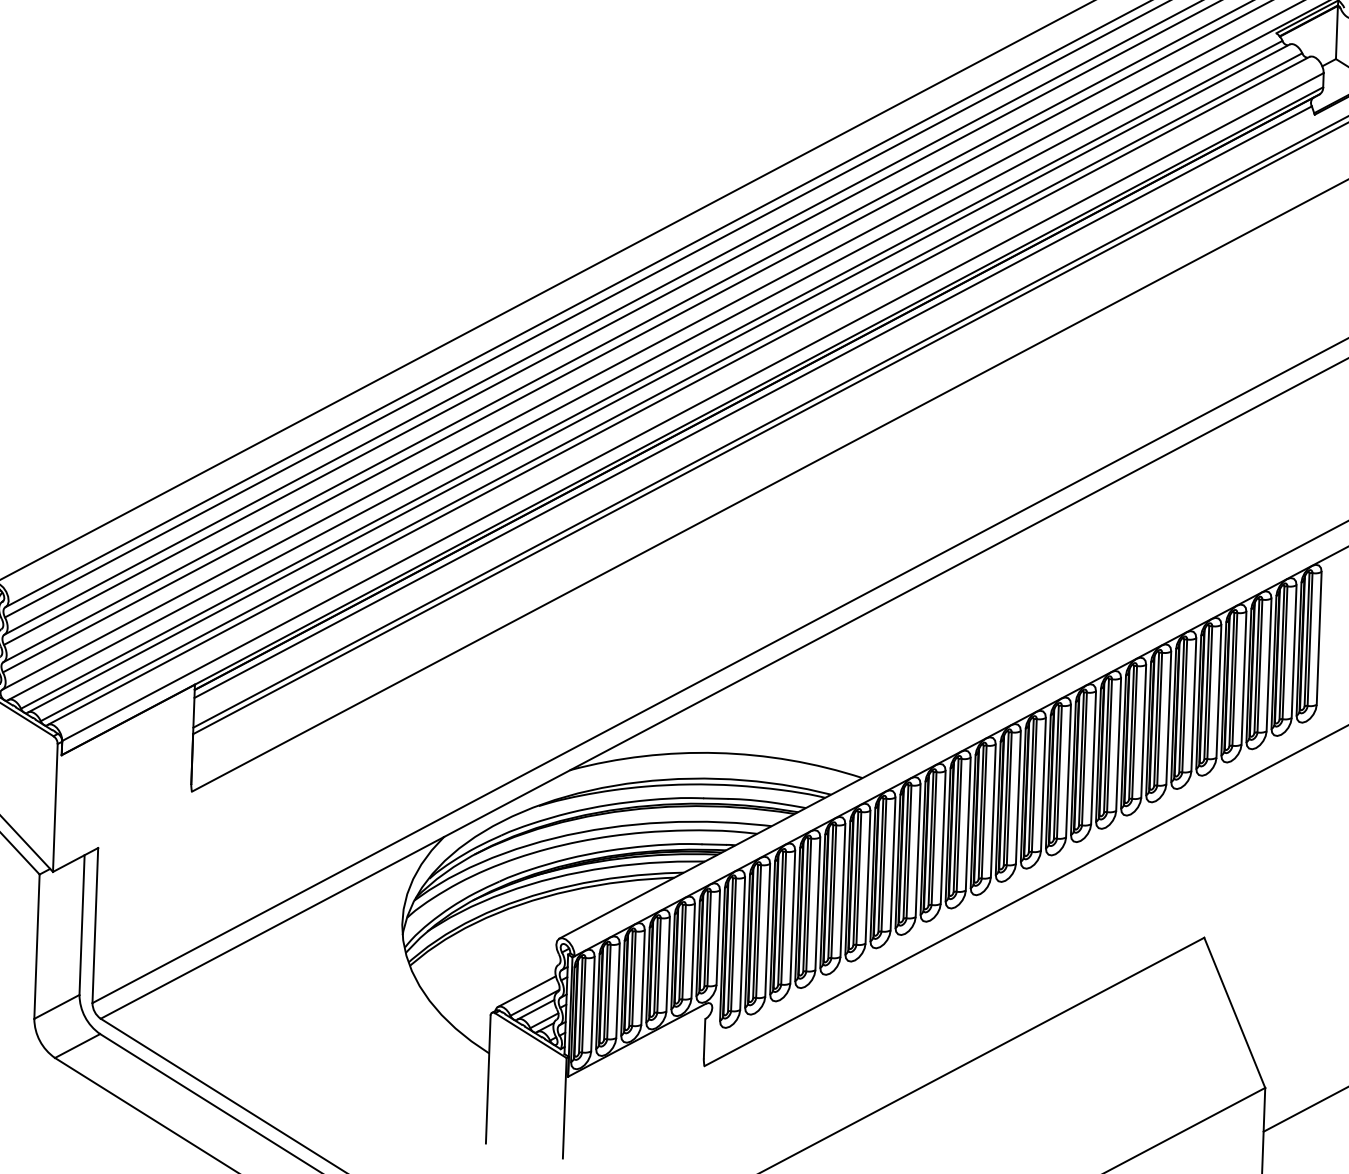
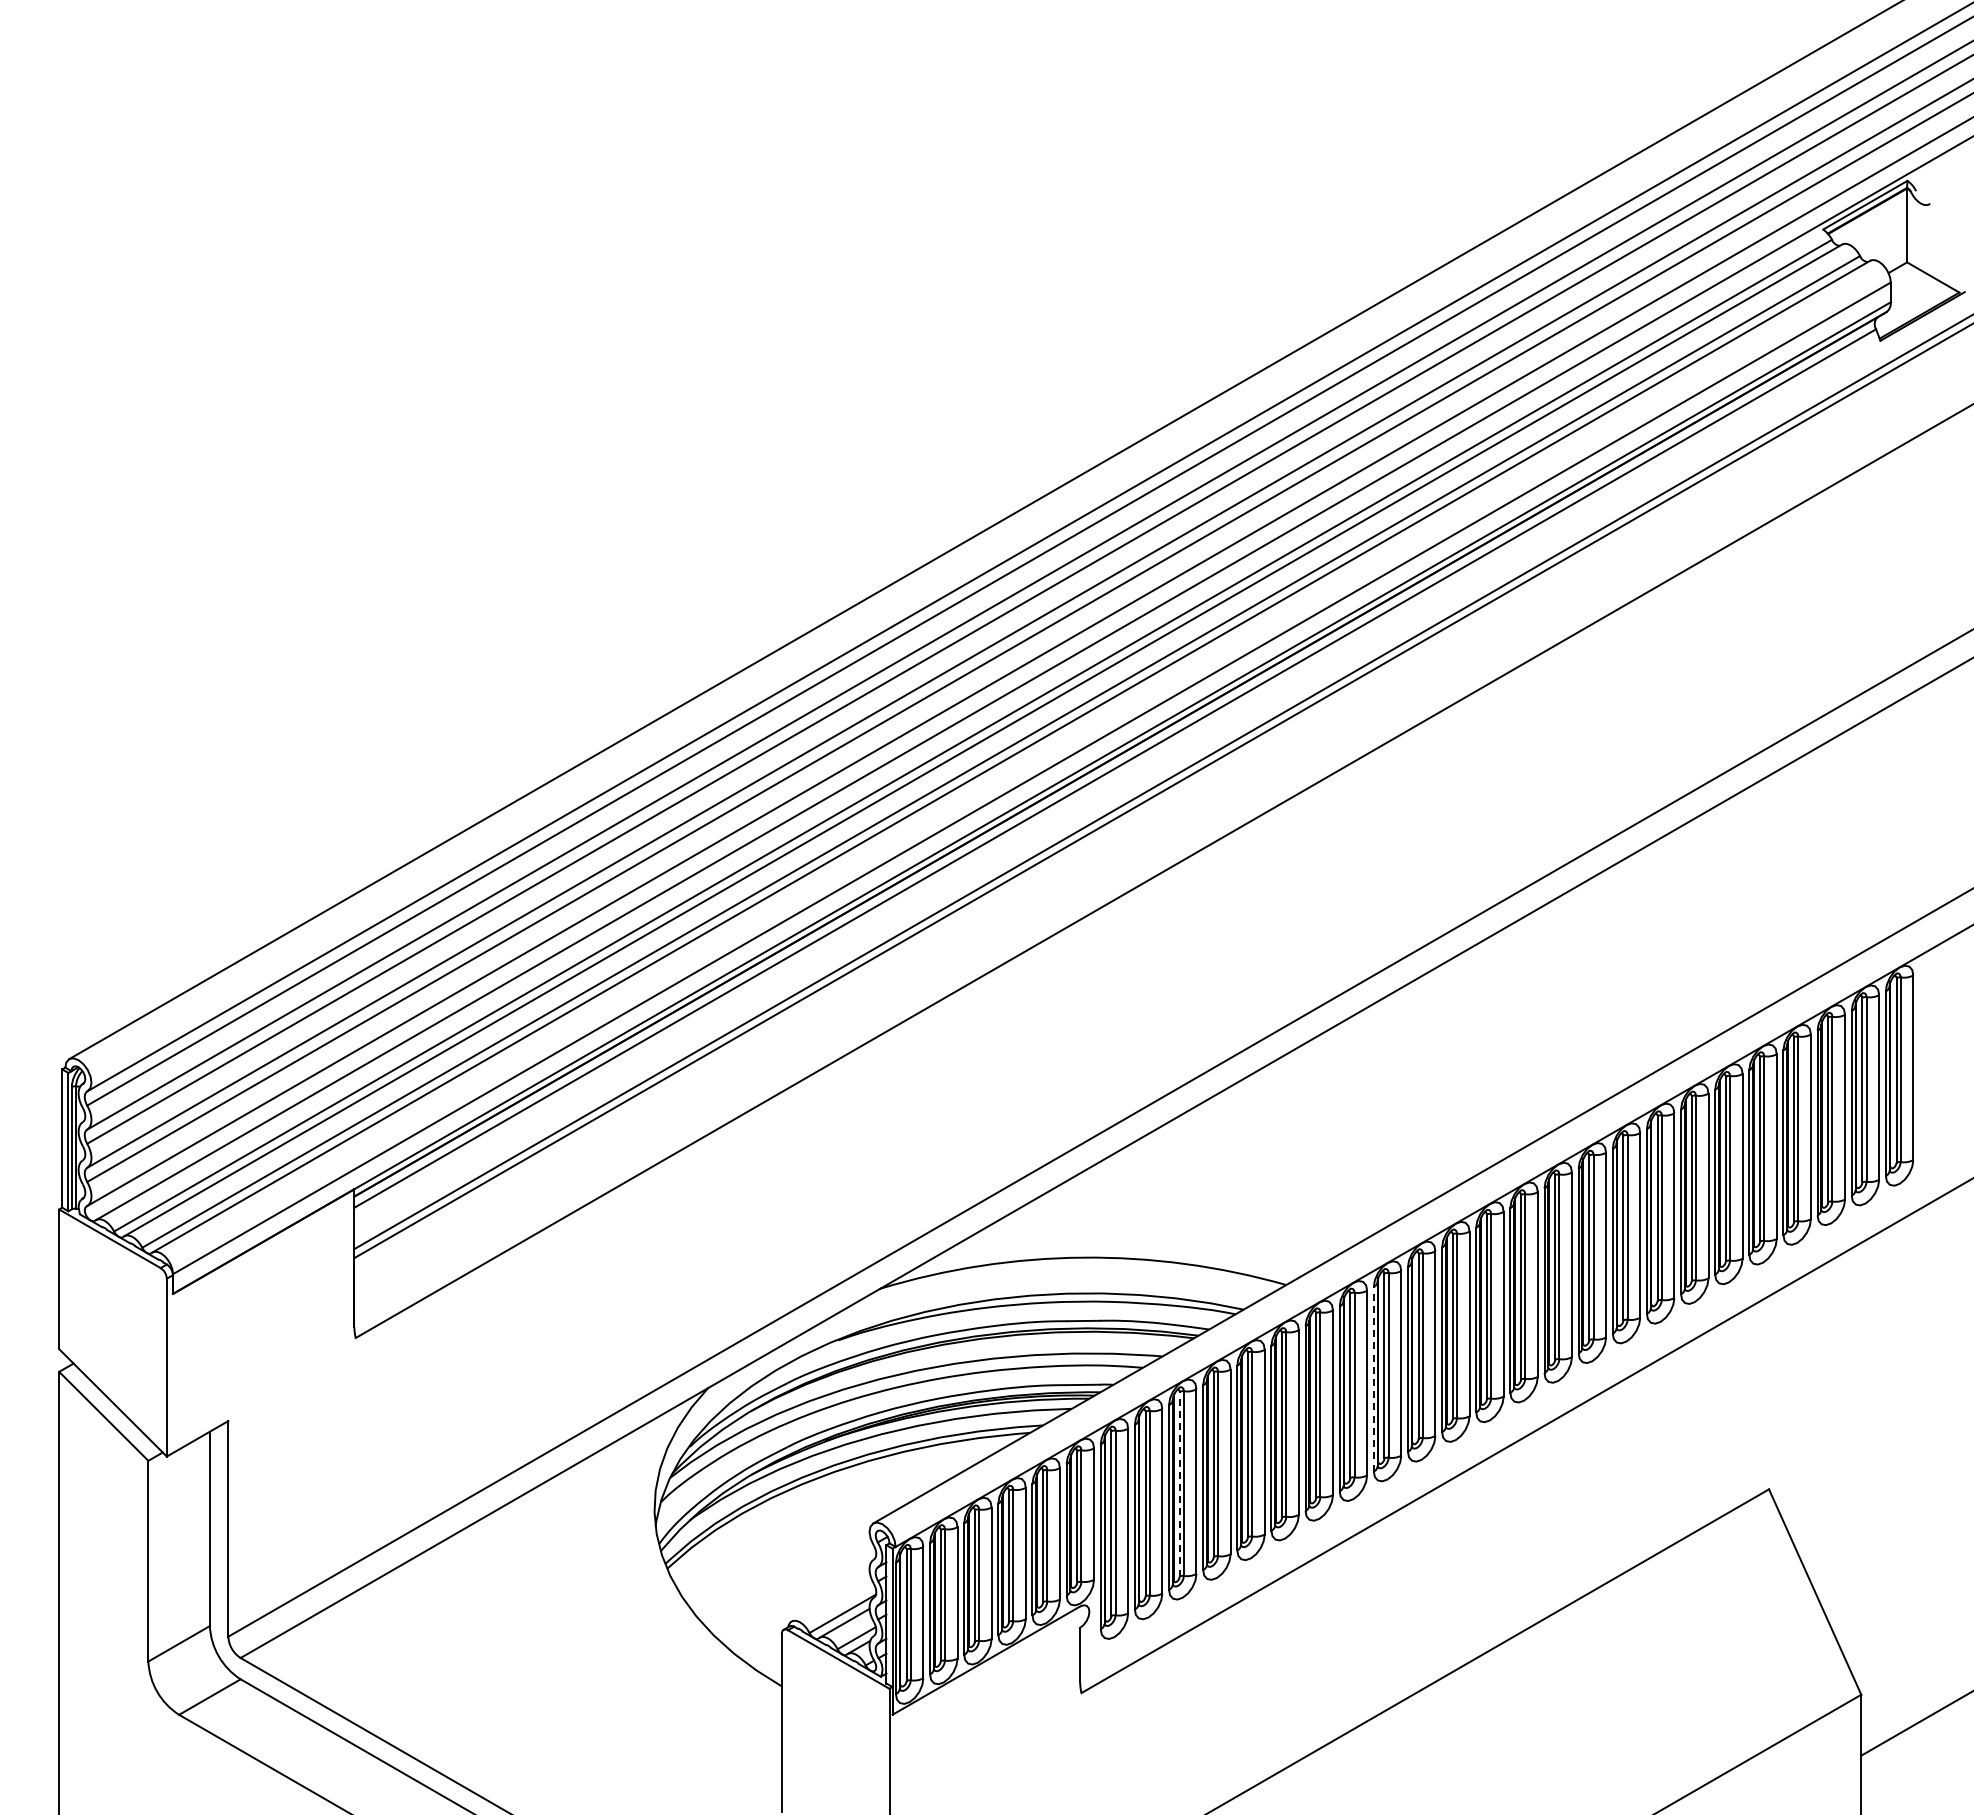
line: (922, 847) -> (1373, 1378), solid -> dashed
line: (780, 918) -> (1179, 1483), solid -> dashed
line: (526, 991) -> (830, 1598), removed

